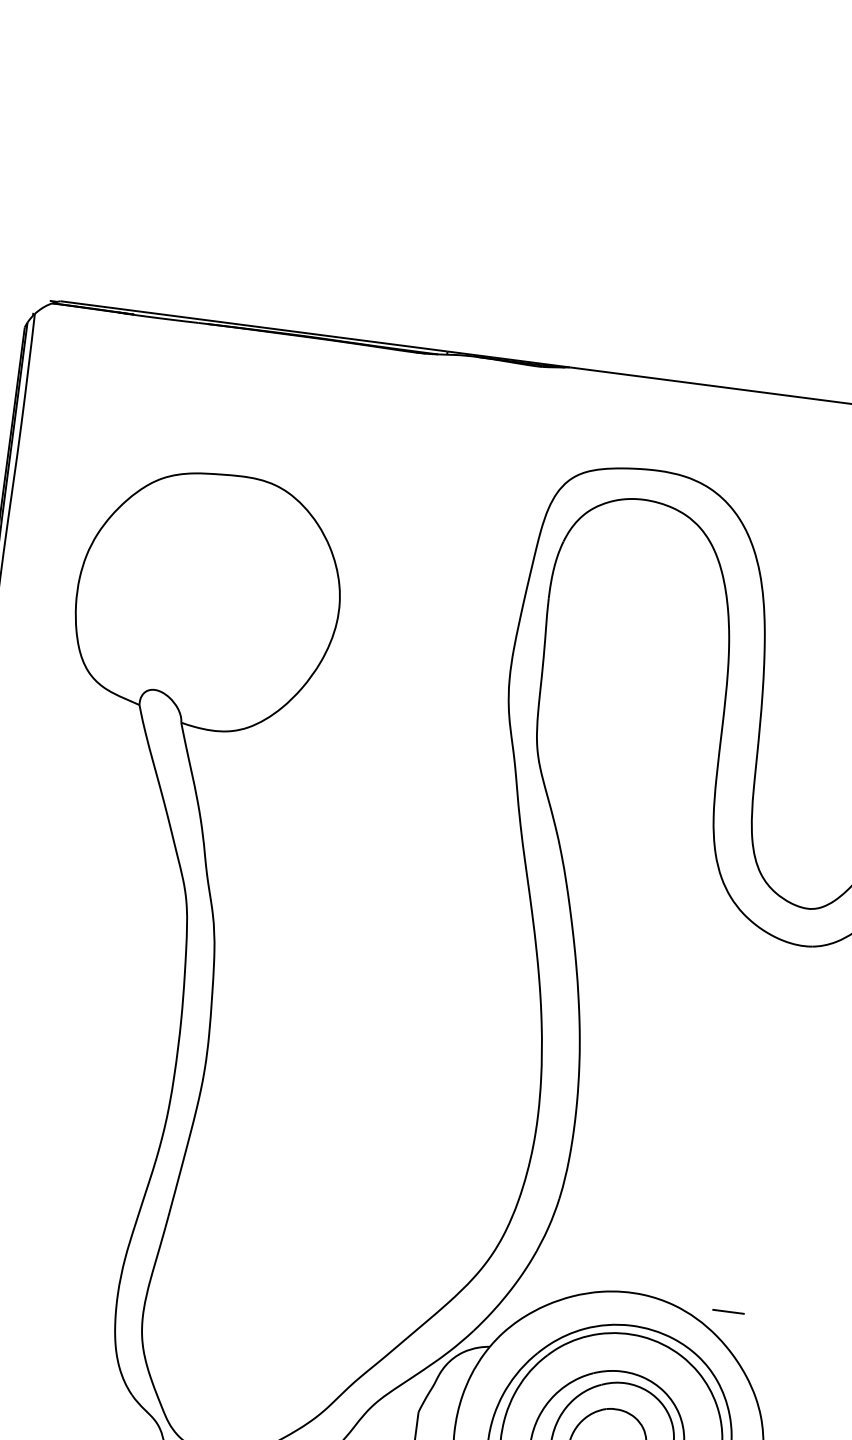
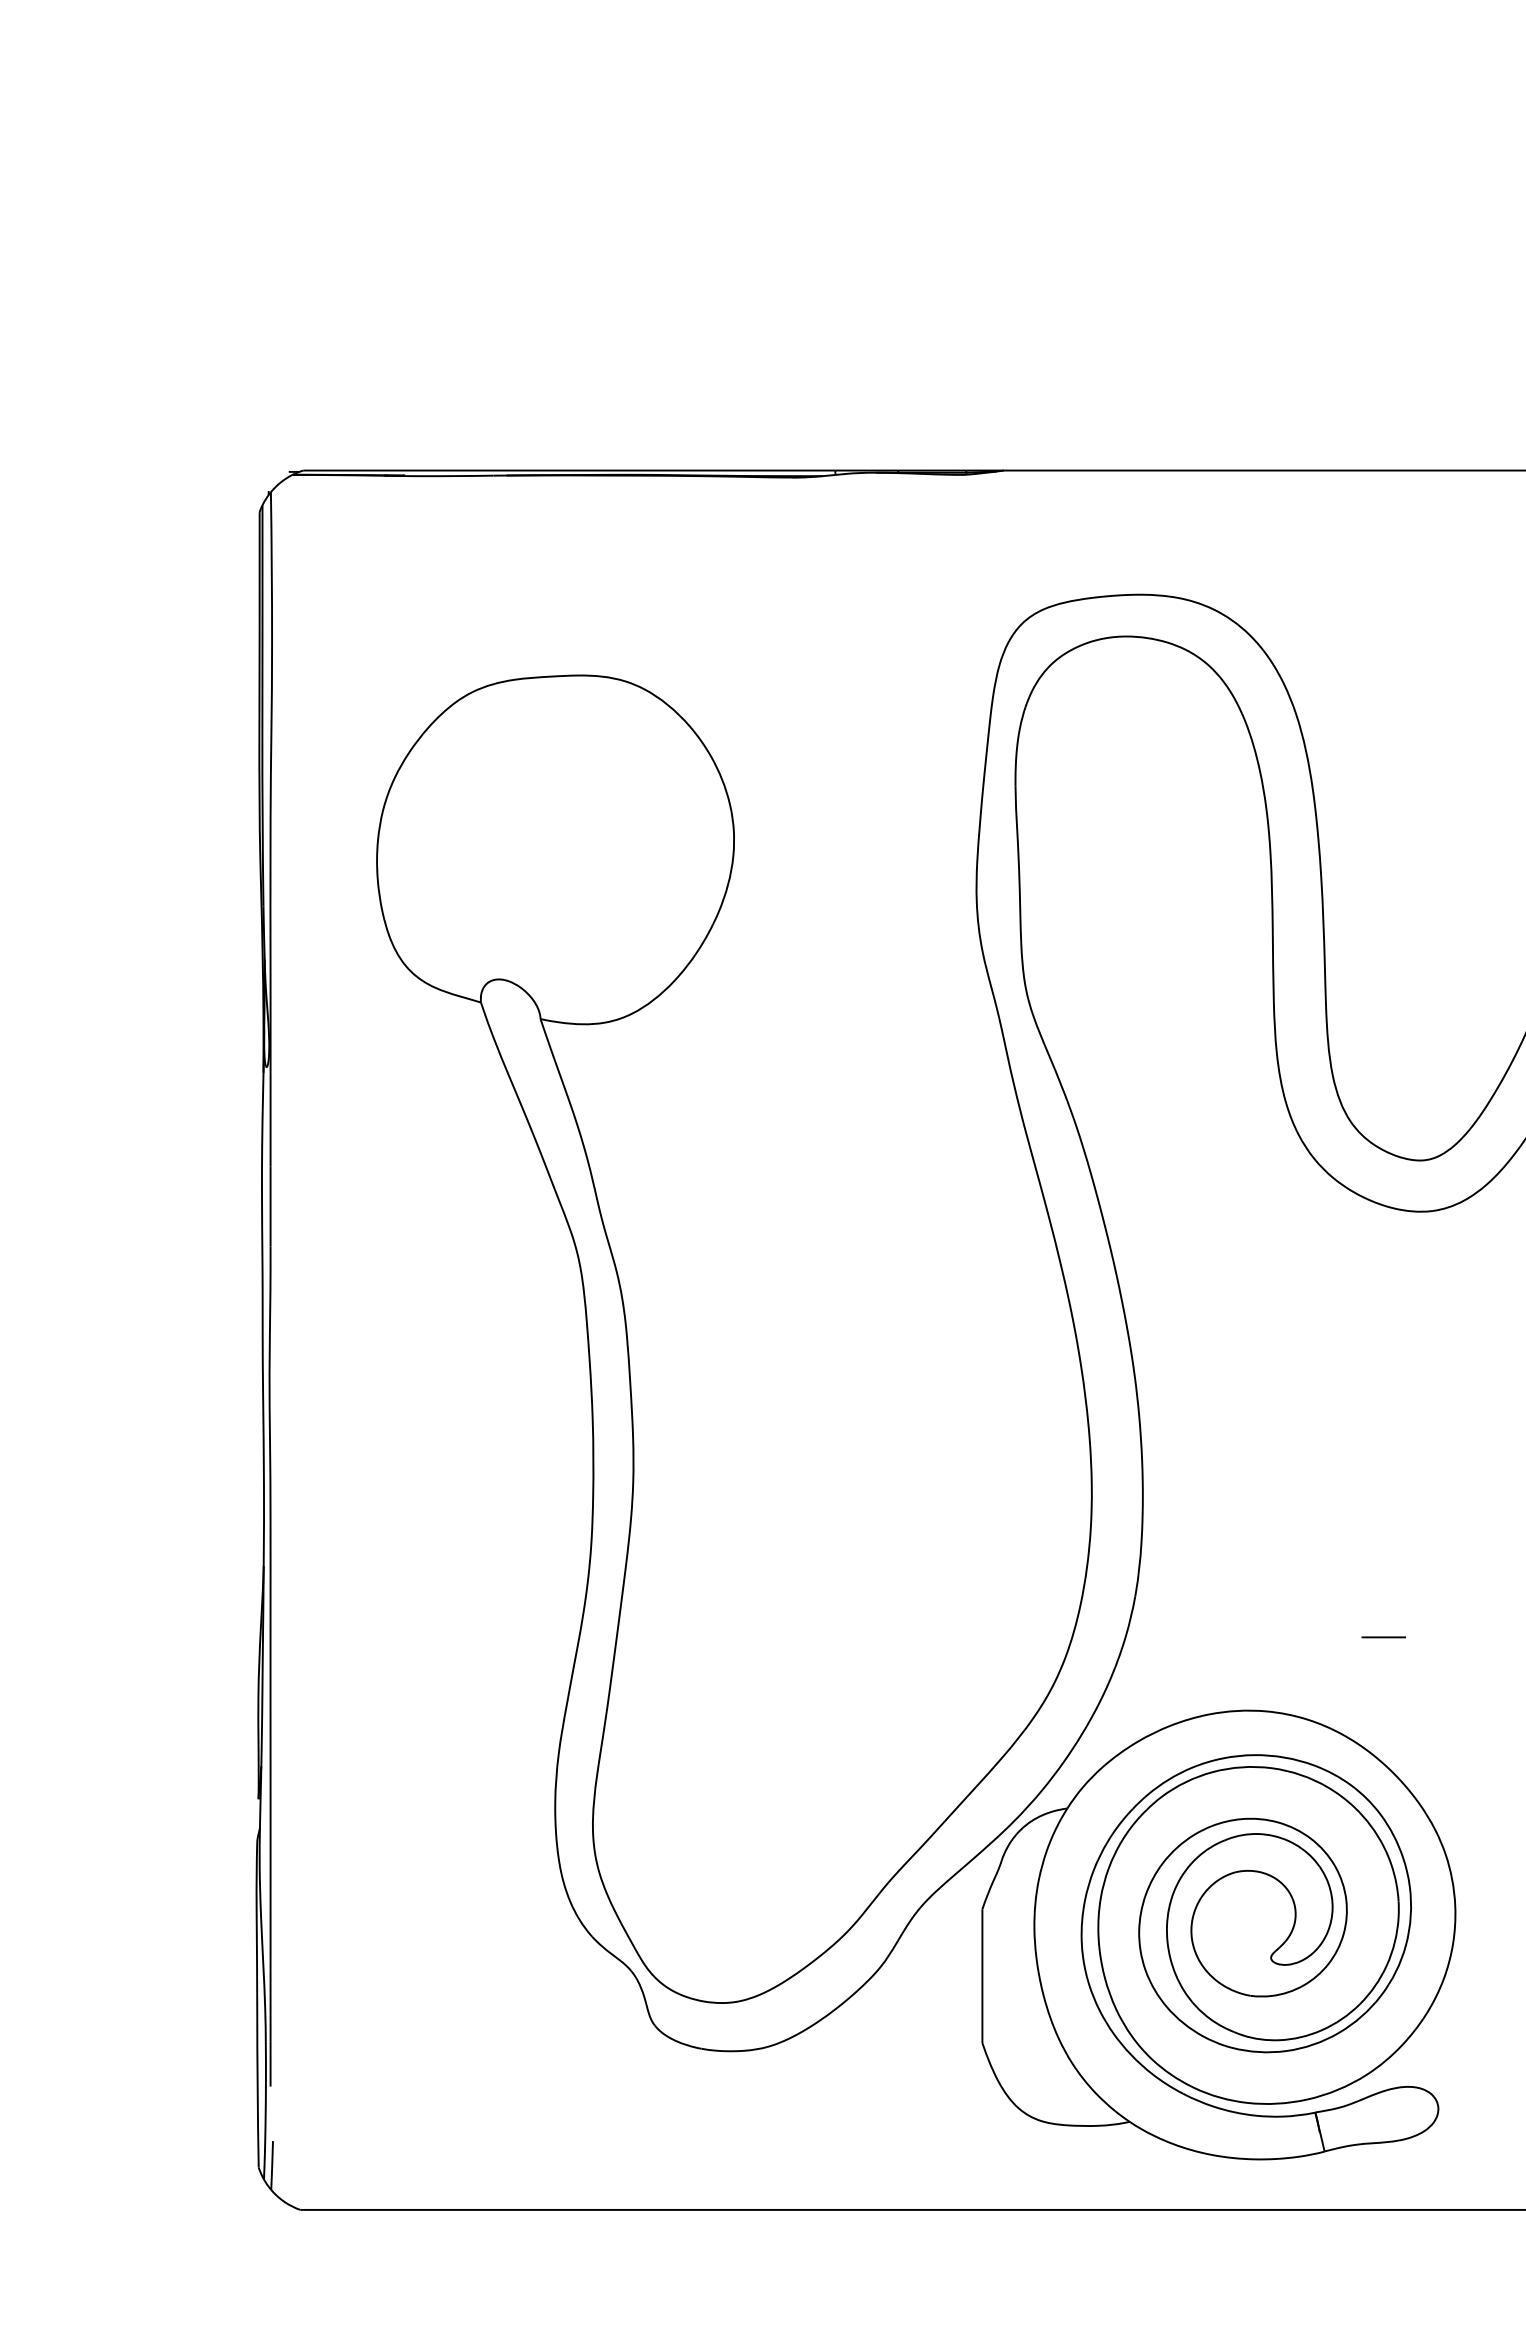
line: (728, 1311) -> (1383, 1637), moved

